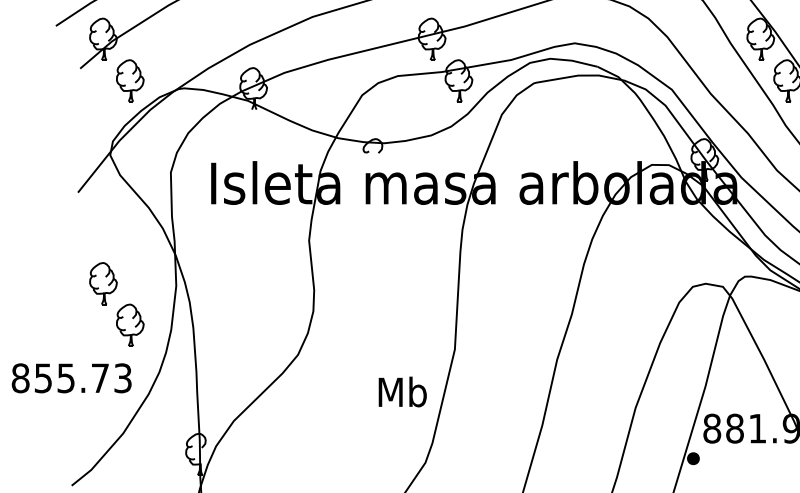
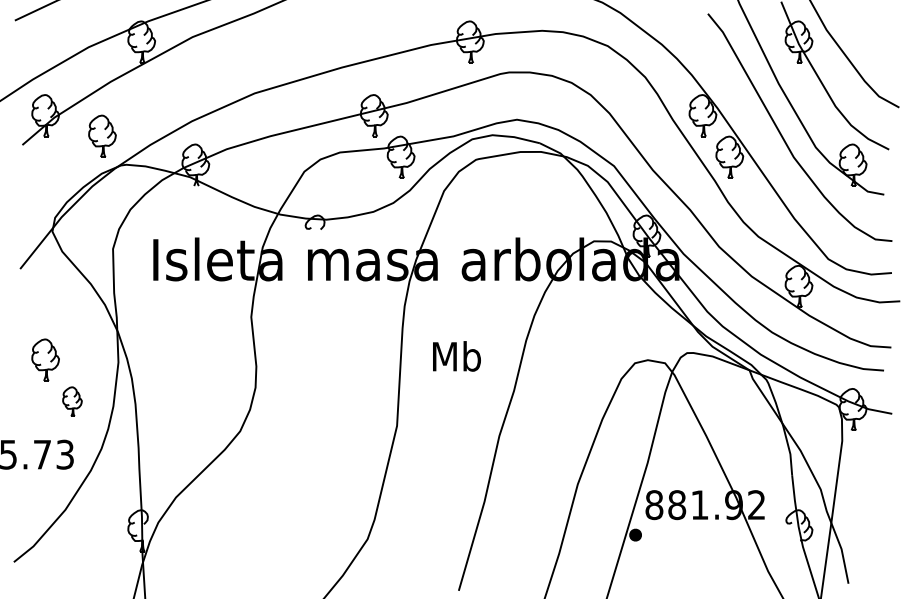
part: (130, 80) -> (102, 135), moved
part: (130, 325) -> (72, 401), size x0.7
text: (402, 392) -> (456, 356), moved

